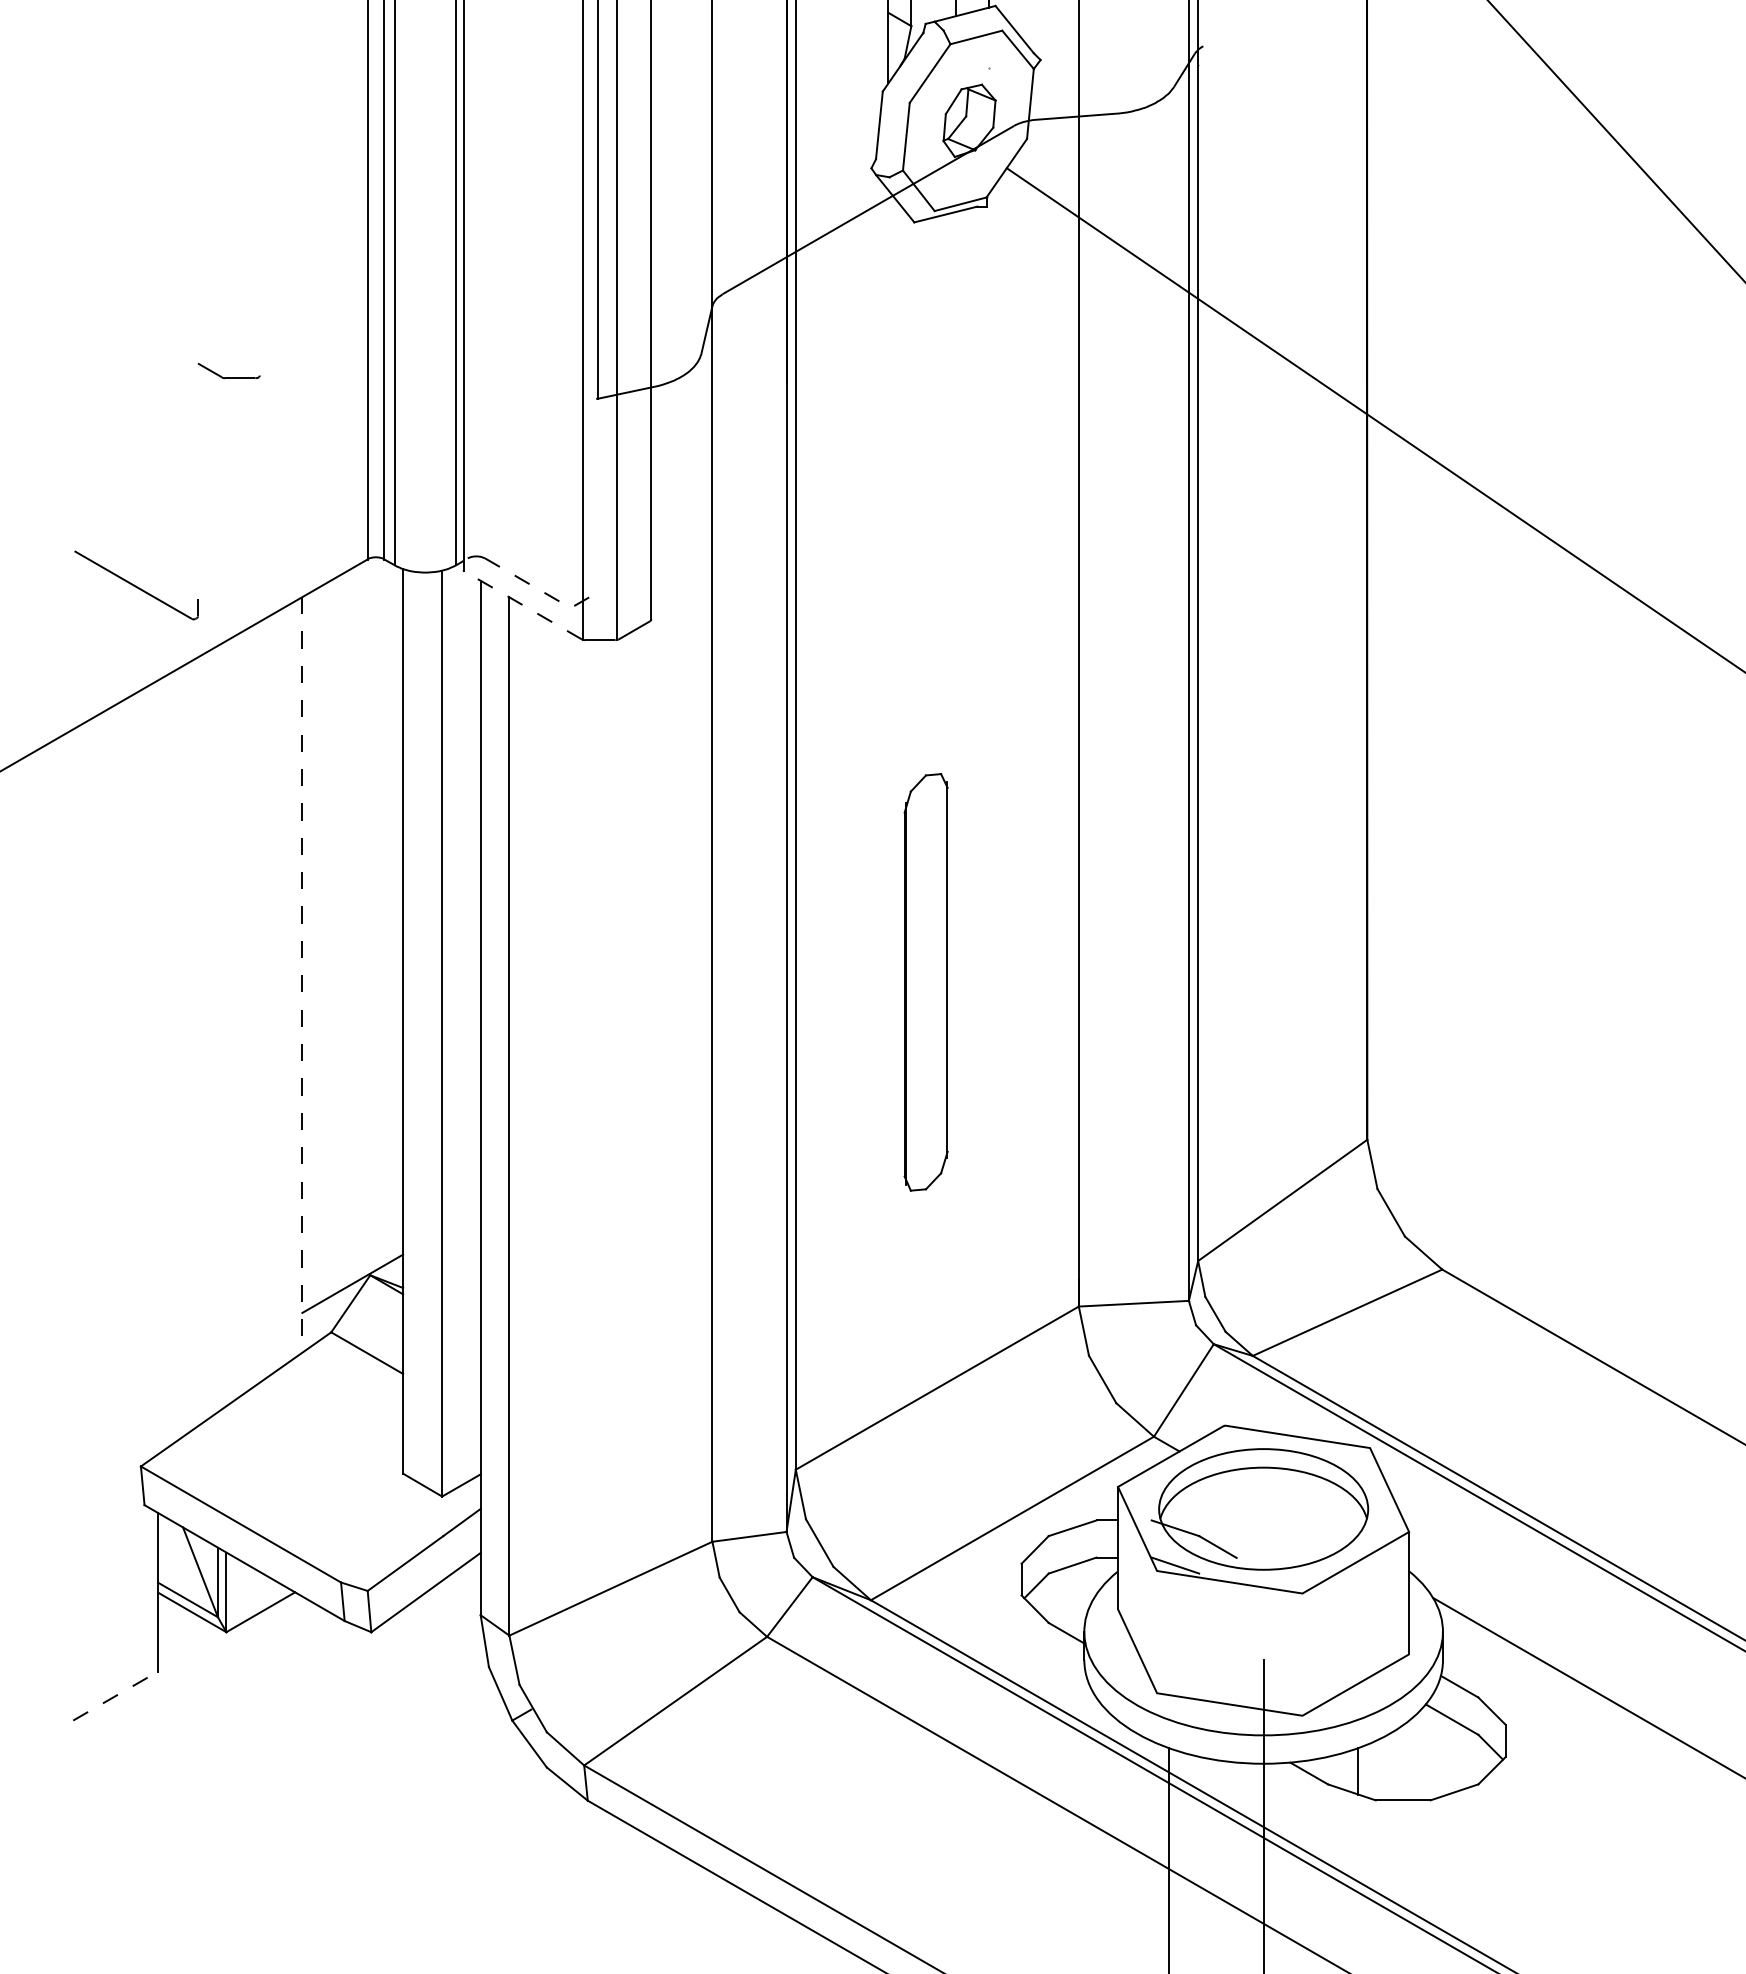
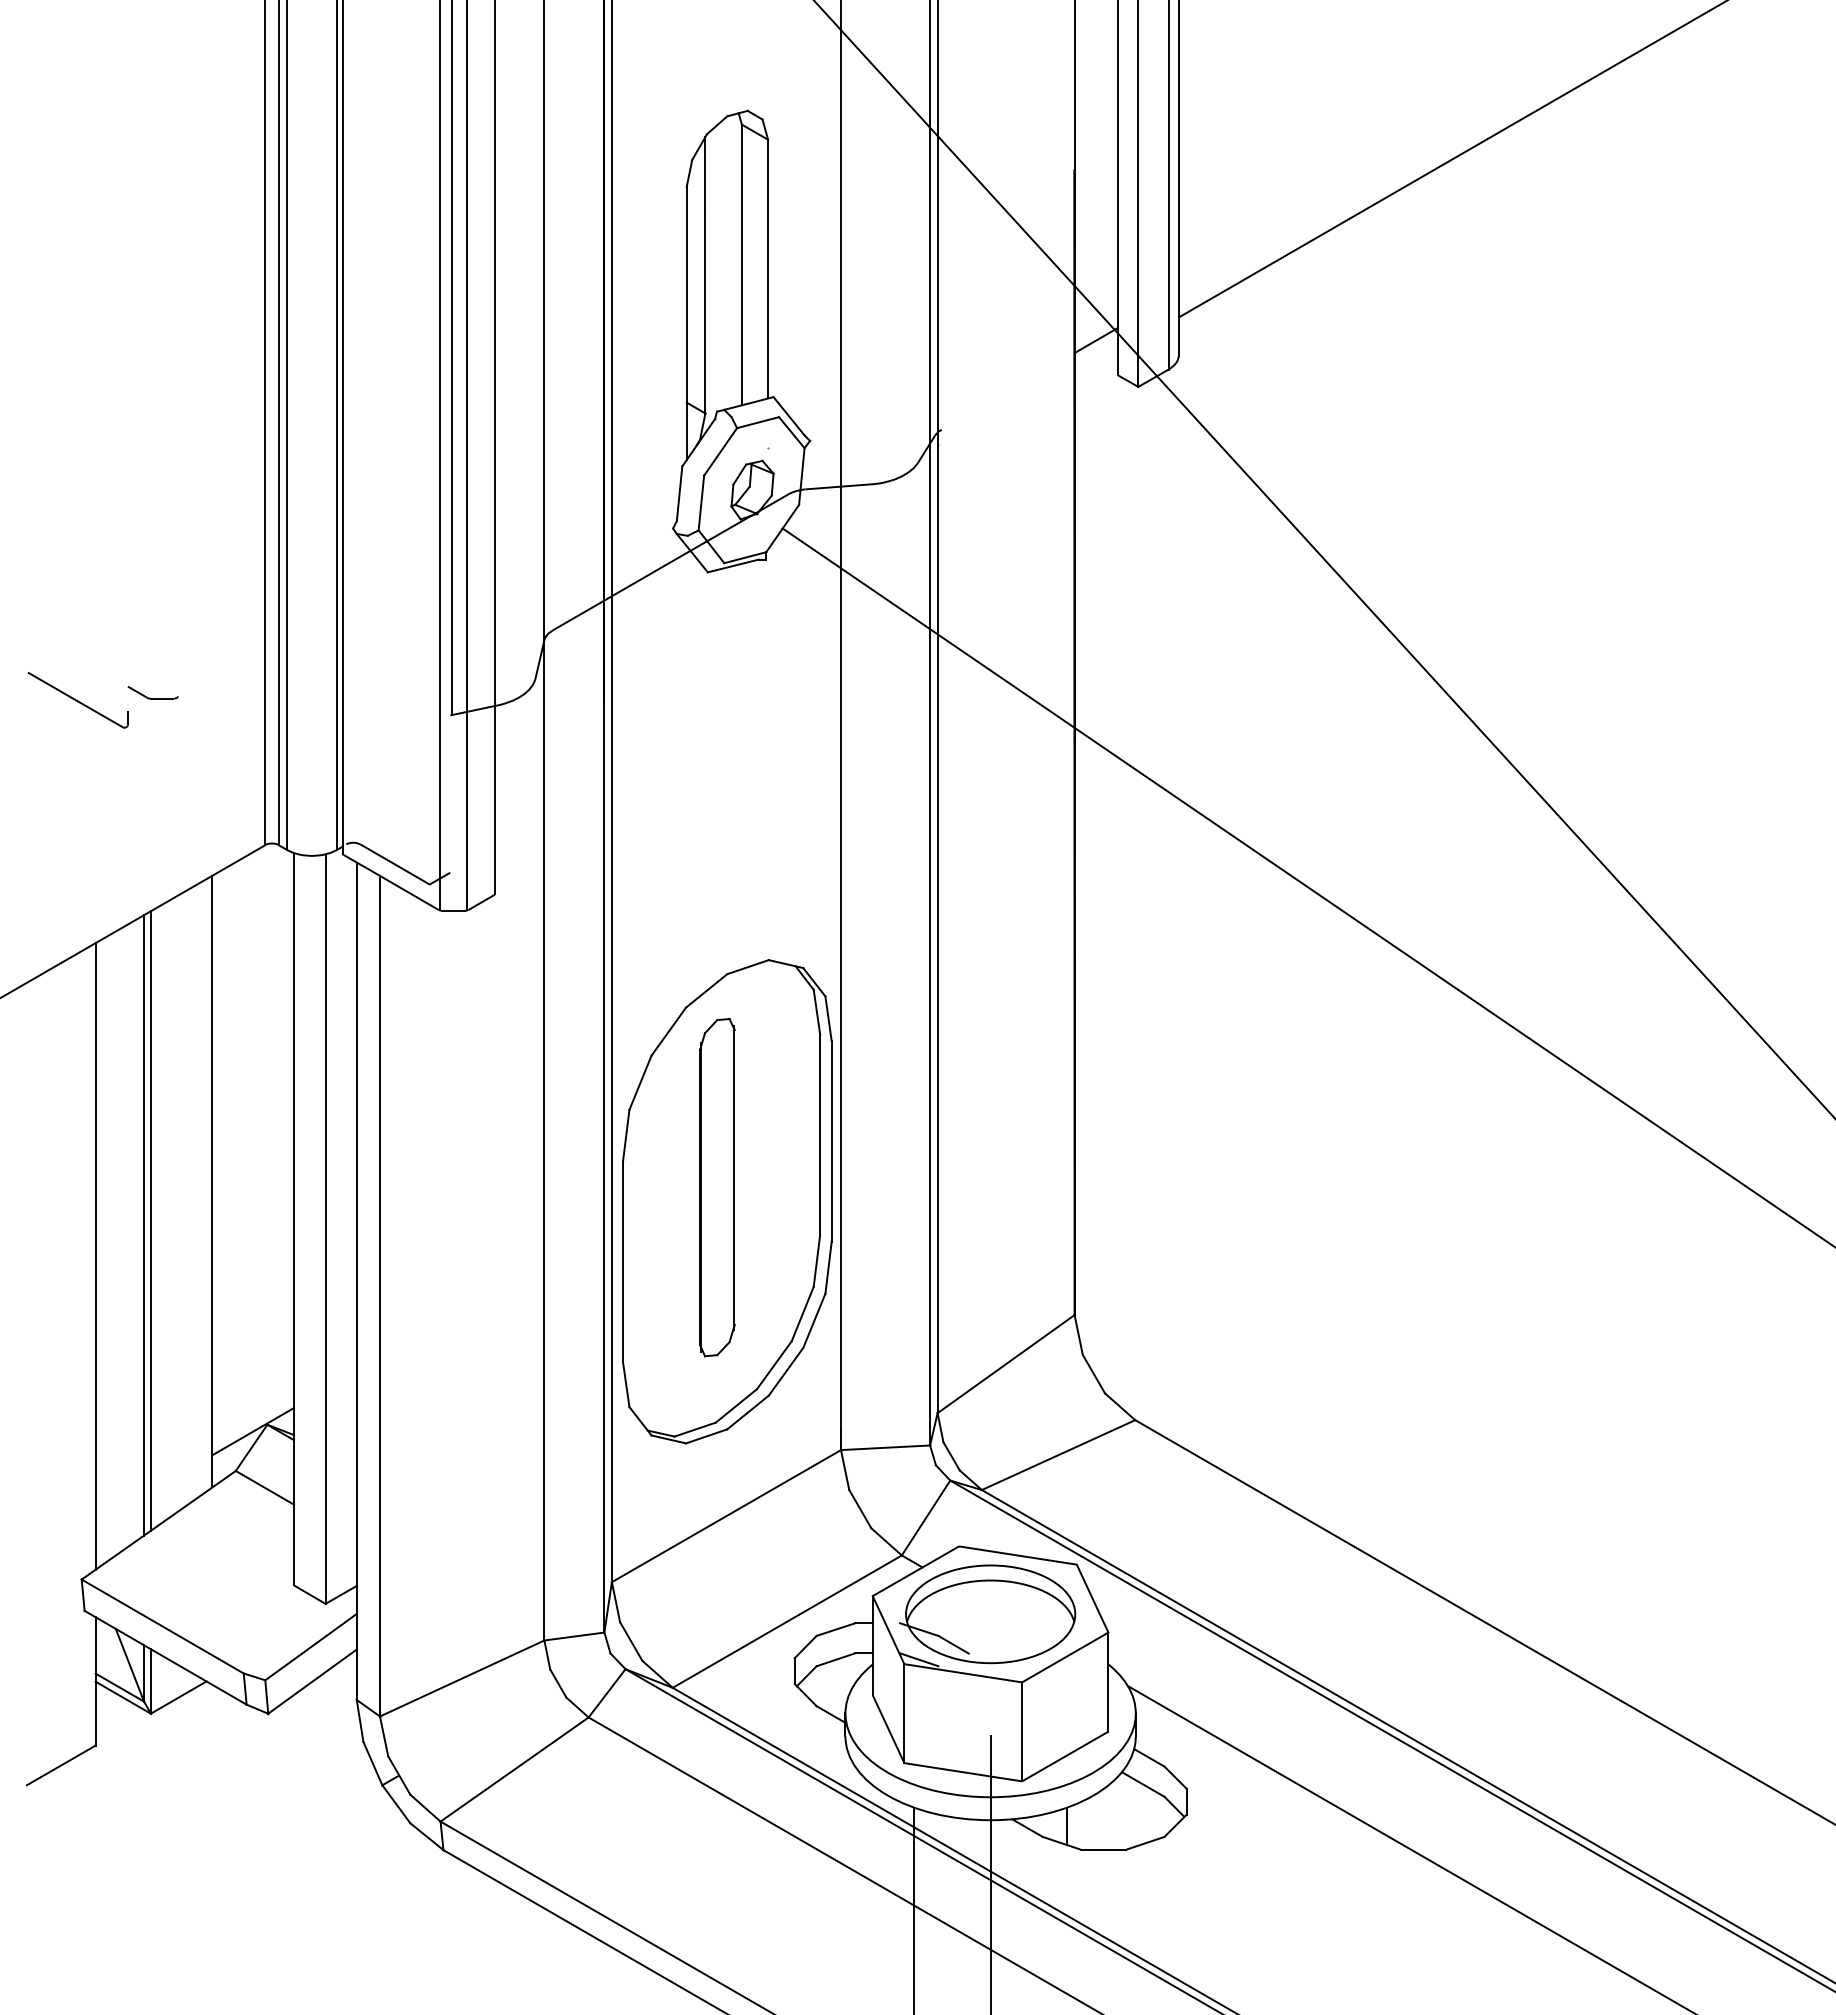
part: (135, 585) -> (77, 700), moved
line: (540, 590) -> (405, 870), dashed -> solid
line: (522, 605) -> (390, 882), dashed -> solid
line: (302, 974) -> (212, 1181), dashed -> solid
part: (938, 999) -> (727, 1201), added
line: (225, 1022) -> (150, 1220), added
line: (218, 1029) -> (144, 1225), added
line: (157, 1067) -> (95, 1256), added
line: (1157, 1631) -> (904, 1713), added
line: (1302, 1654) -> (1022, 1731), added
line: (115, 1696) -> (61, 1765), dashed -> solid

